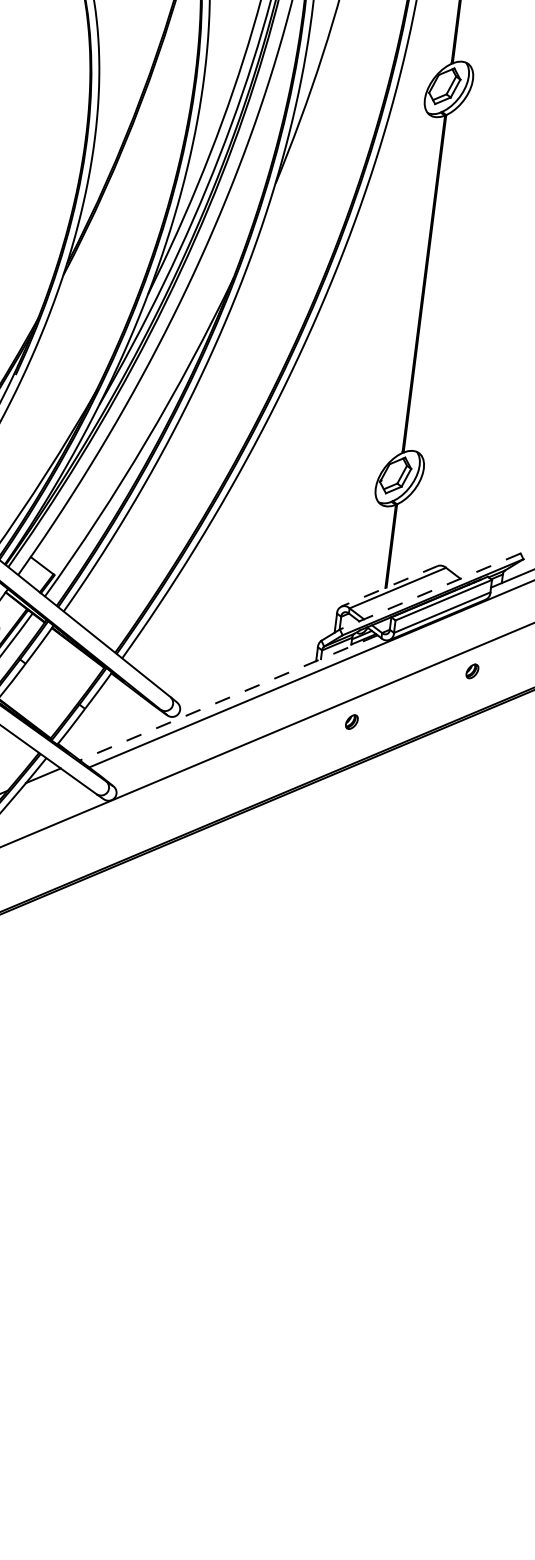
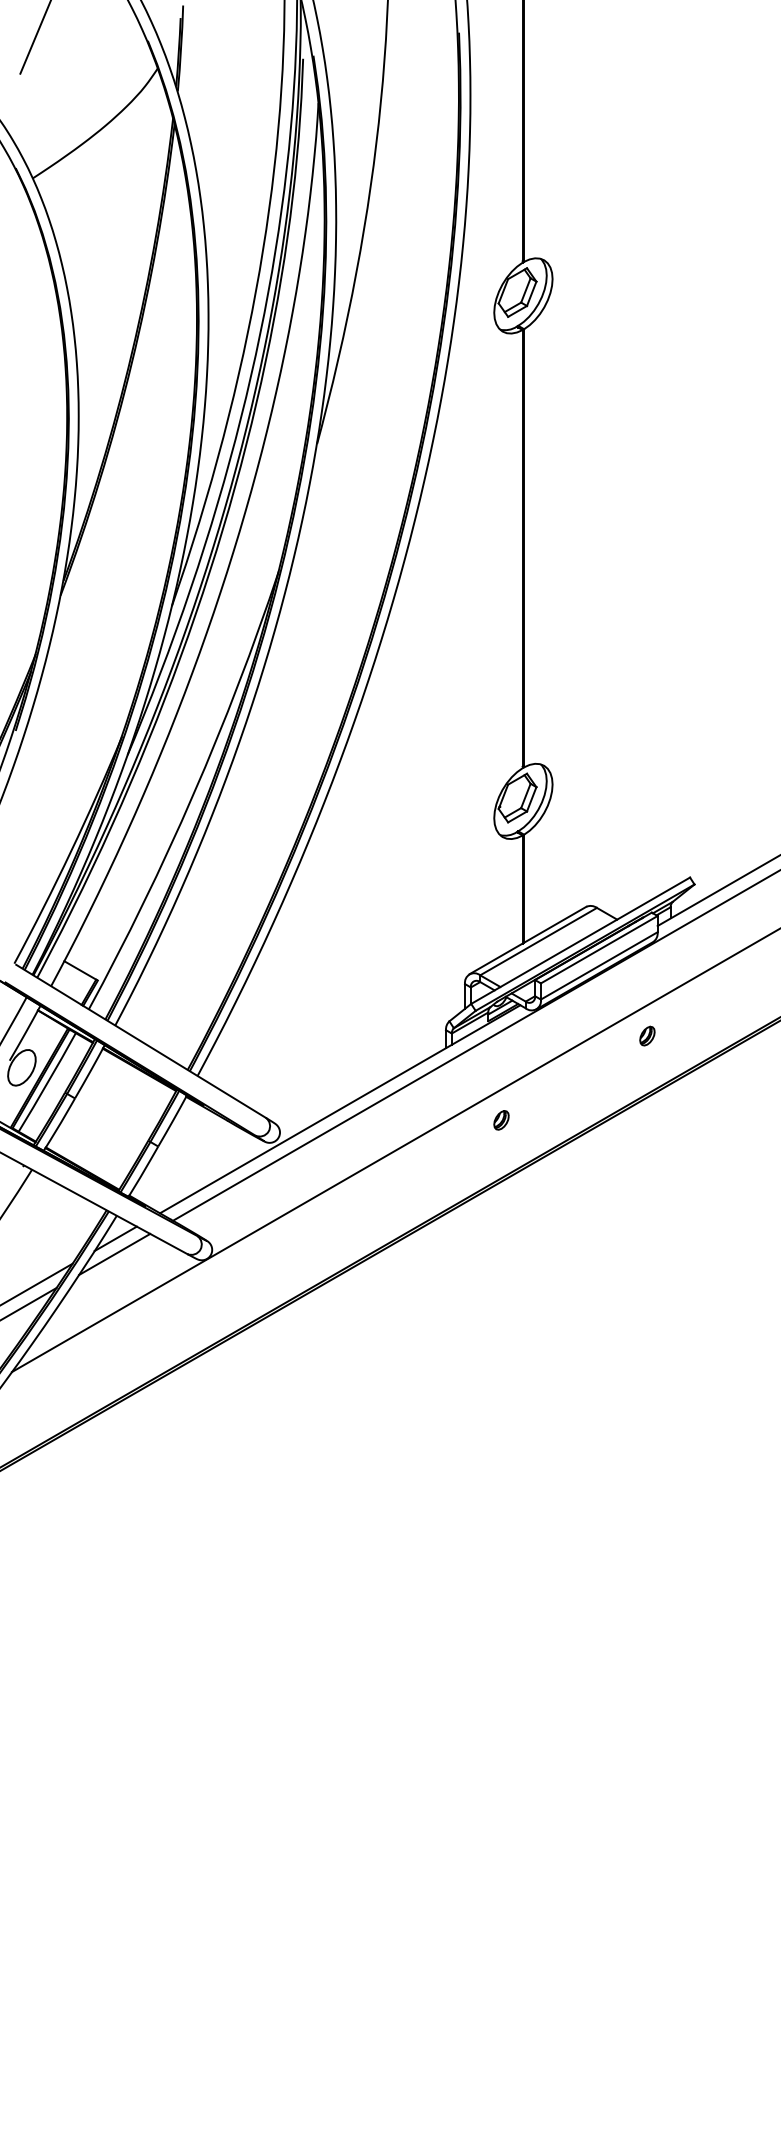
line: (389, 586) -> (527, 940), dashed -> solid
line: (430, 592) -> (580, 941), dashed -> solid
line: (228, 697) -> (339, 1109), dashed -> solid
line: (40, 787) -> (114, 1254), added

